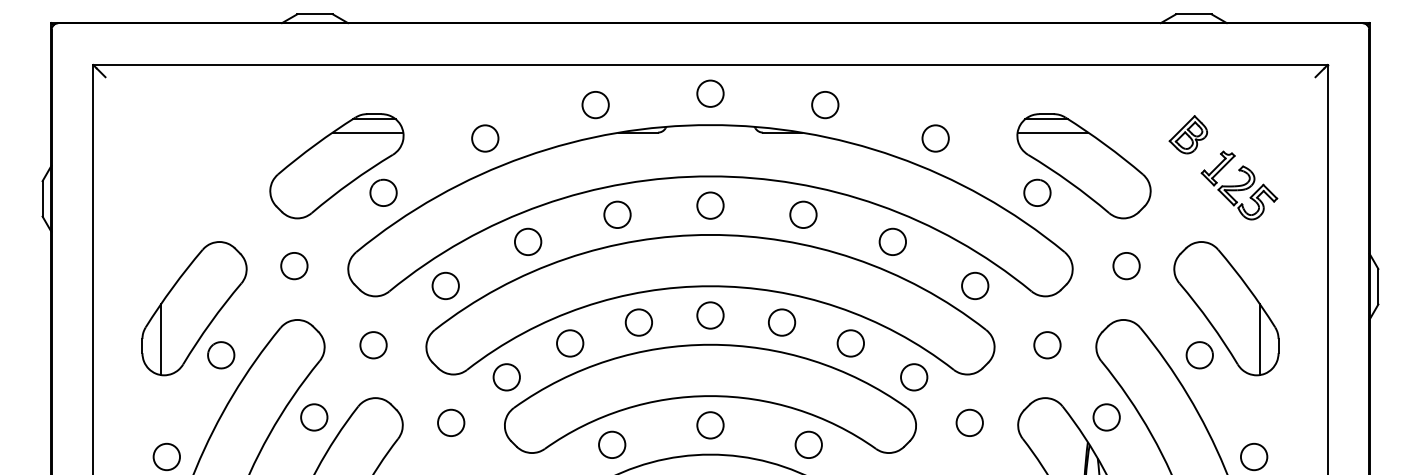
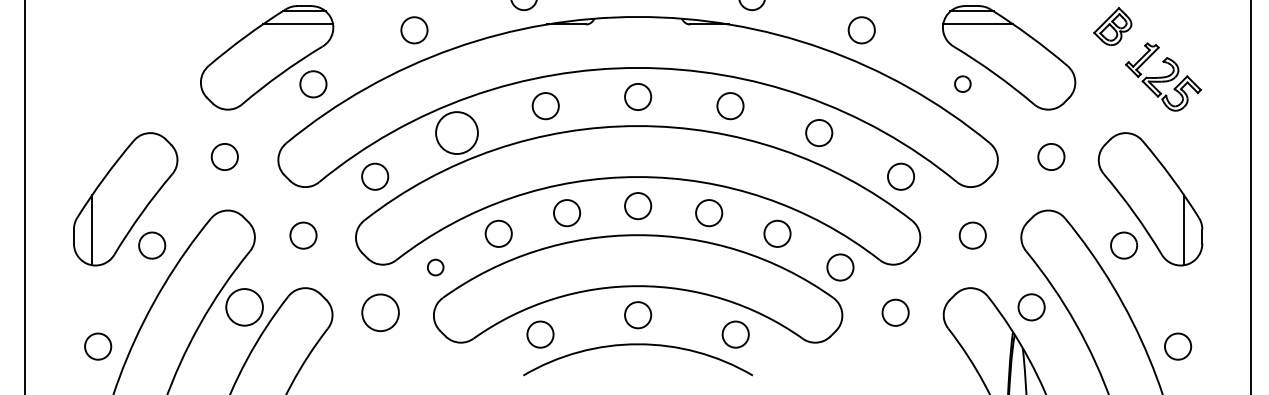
part: (1037, 192) -> (962, 83), size x0.6
circle: (527, 241) -> (456, 132), size x1.6
circle: (506, 377) -> (435, 267), size x0.6
circle: (314, 417) -> (244, 307), size x1.4
circle: (451, 422) -> (380, 312), size x1.4

